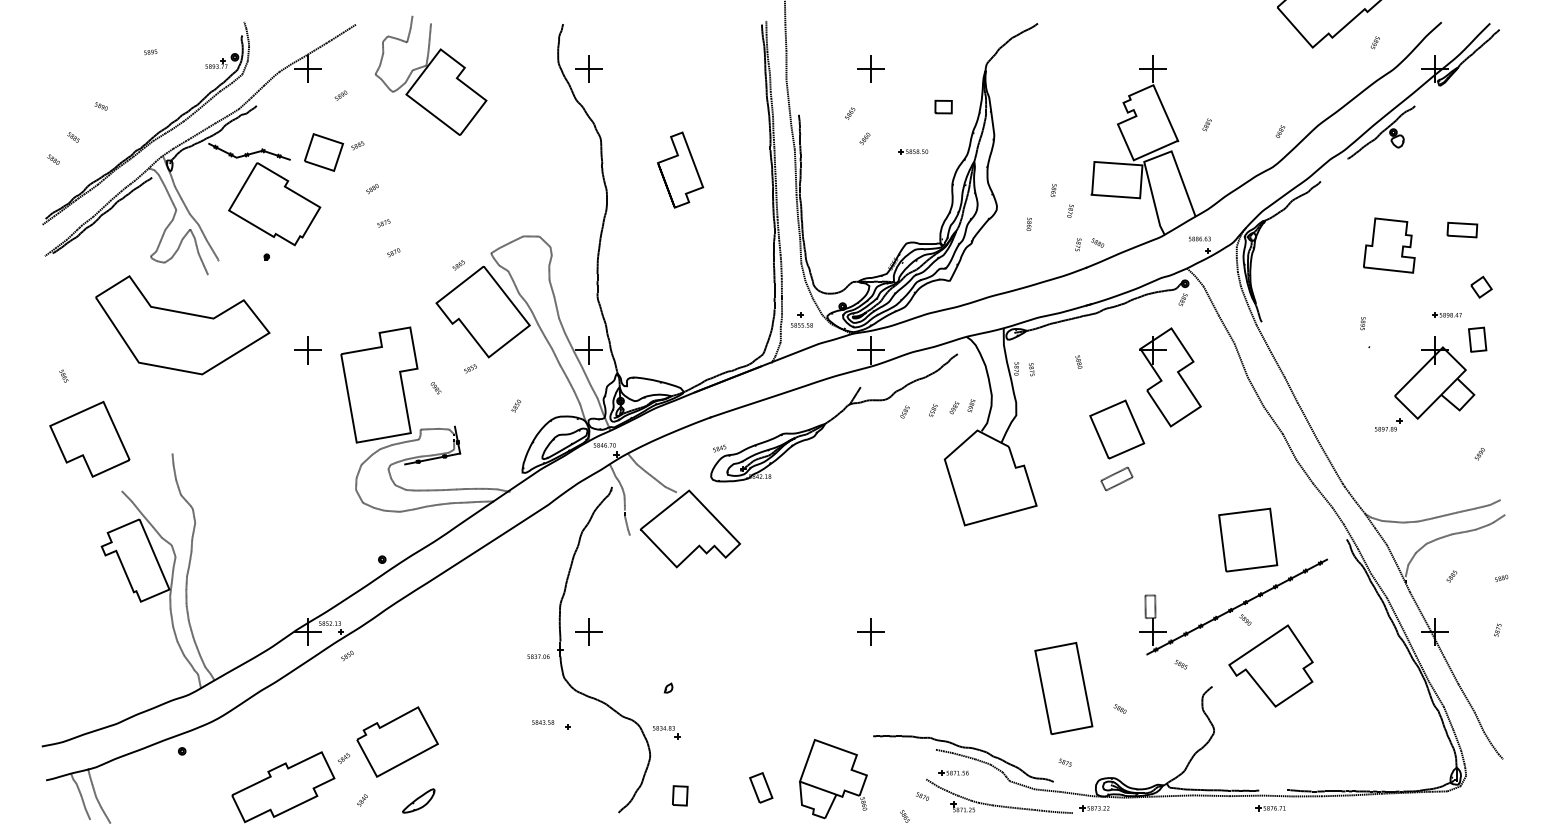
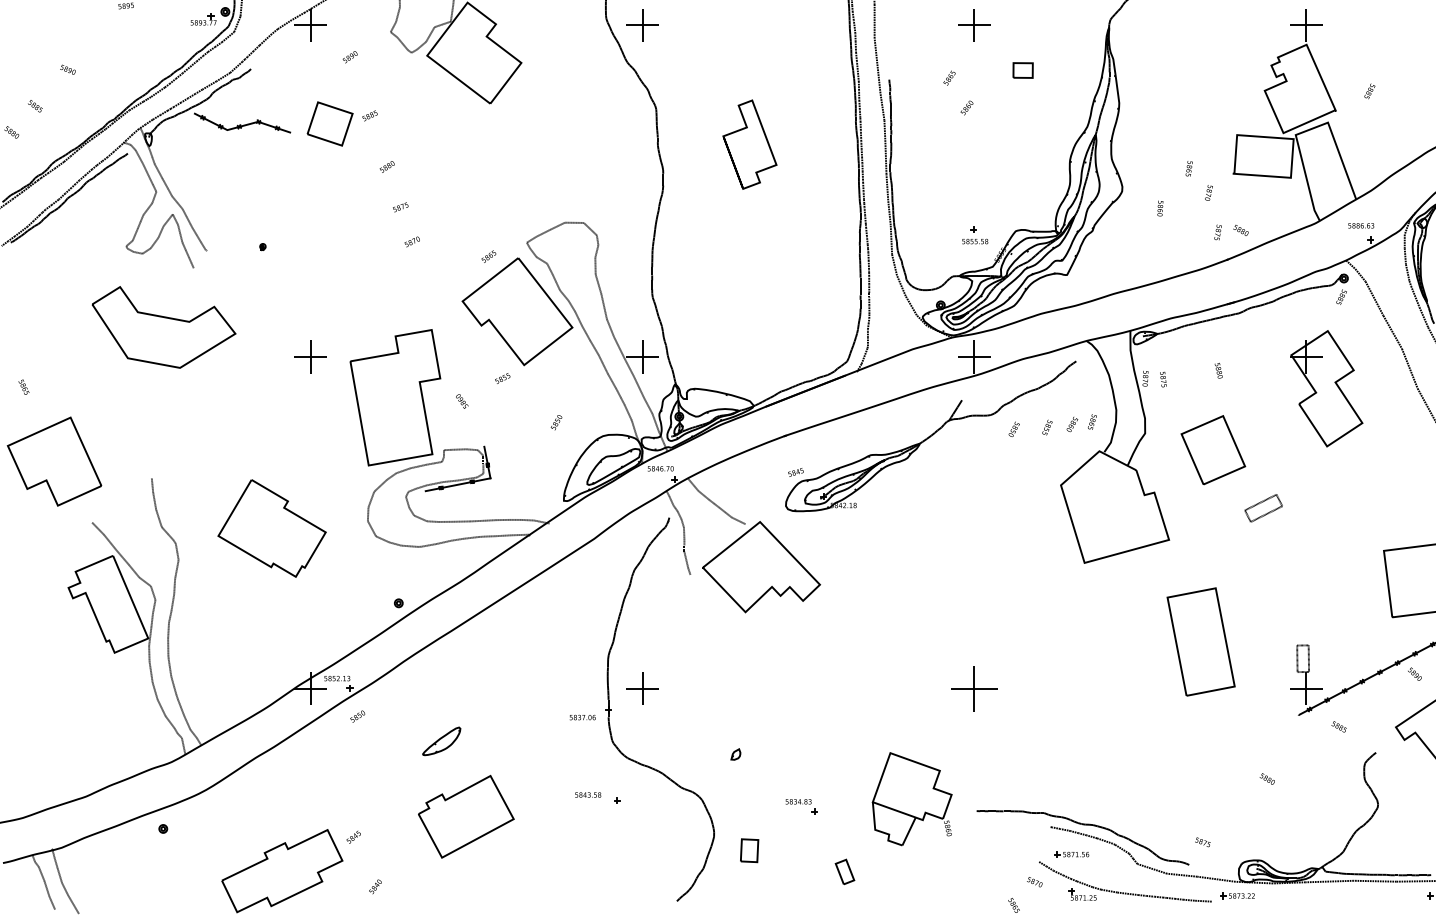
part: (943, 106) -> (1022, 69), moved
part: (913, 151) -> (1024, 122), removed
part: (274, 204) -> (271, 528), moved
part: (801, 319) -> (974, 234), moved
part: (182, 325) -> (163, 327), size x0.7
part: (1117, 429) -> (1213, 450), moved
part: (870, 631) -> (973, 687), size x1.4
part: (1063, 688) -> (1200, 641), moved
part: (666, 732) -> (801, 806), moved
part: (397, 741) -> (466, 816), moved
part: (833, 779) -> (912, 799), moved
part: (761, 787) -> (845, 871), size x0.7
part: (680, 795) -> (749, 850), moved
part: (418, 800) -> (441, 740), moved

